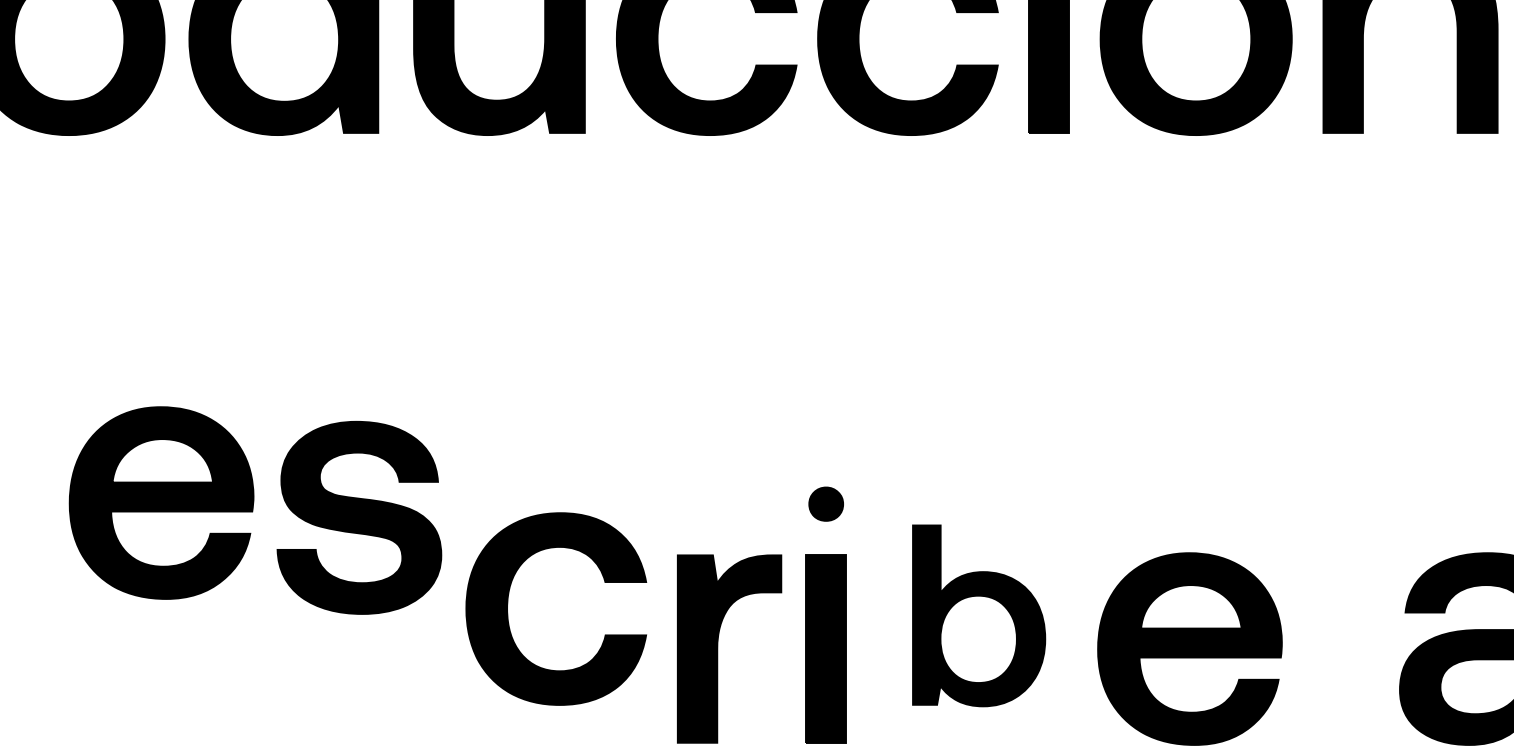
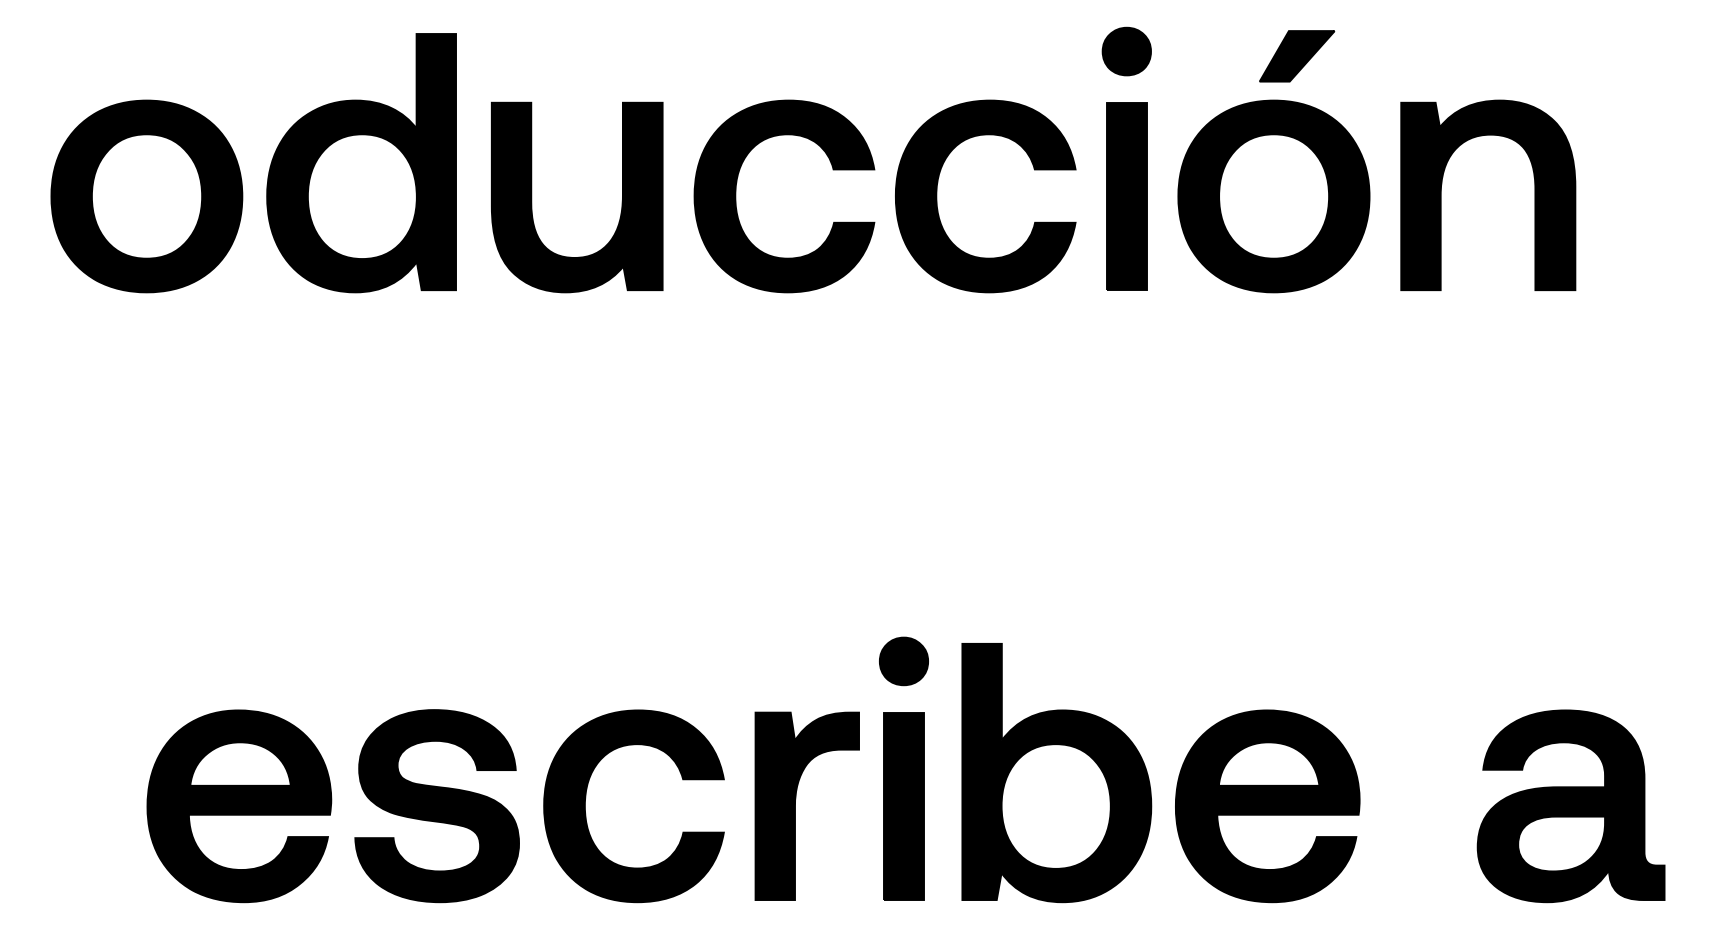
part: (161, 503) -> (239, 806), moved
part: (825, 504) -> (903, 661), size x1.43
part: (358, 518) -> (436, 806), moved
part: (978, 616) -> (1056, 773), size x1.43
part: (508, 617) -> (586, 814), moved

